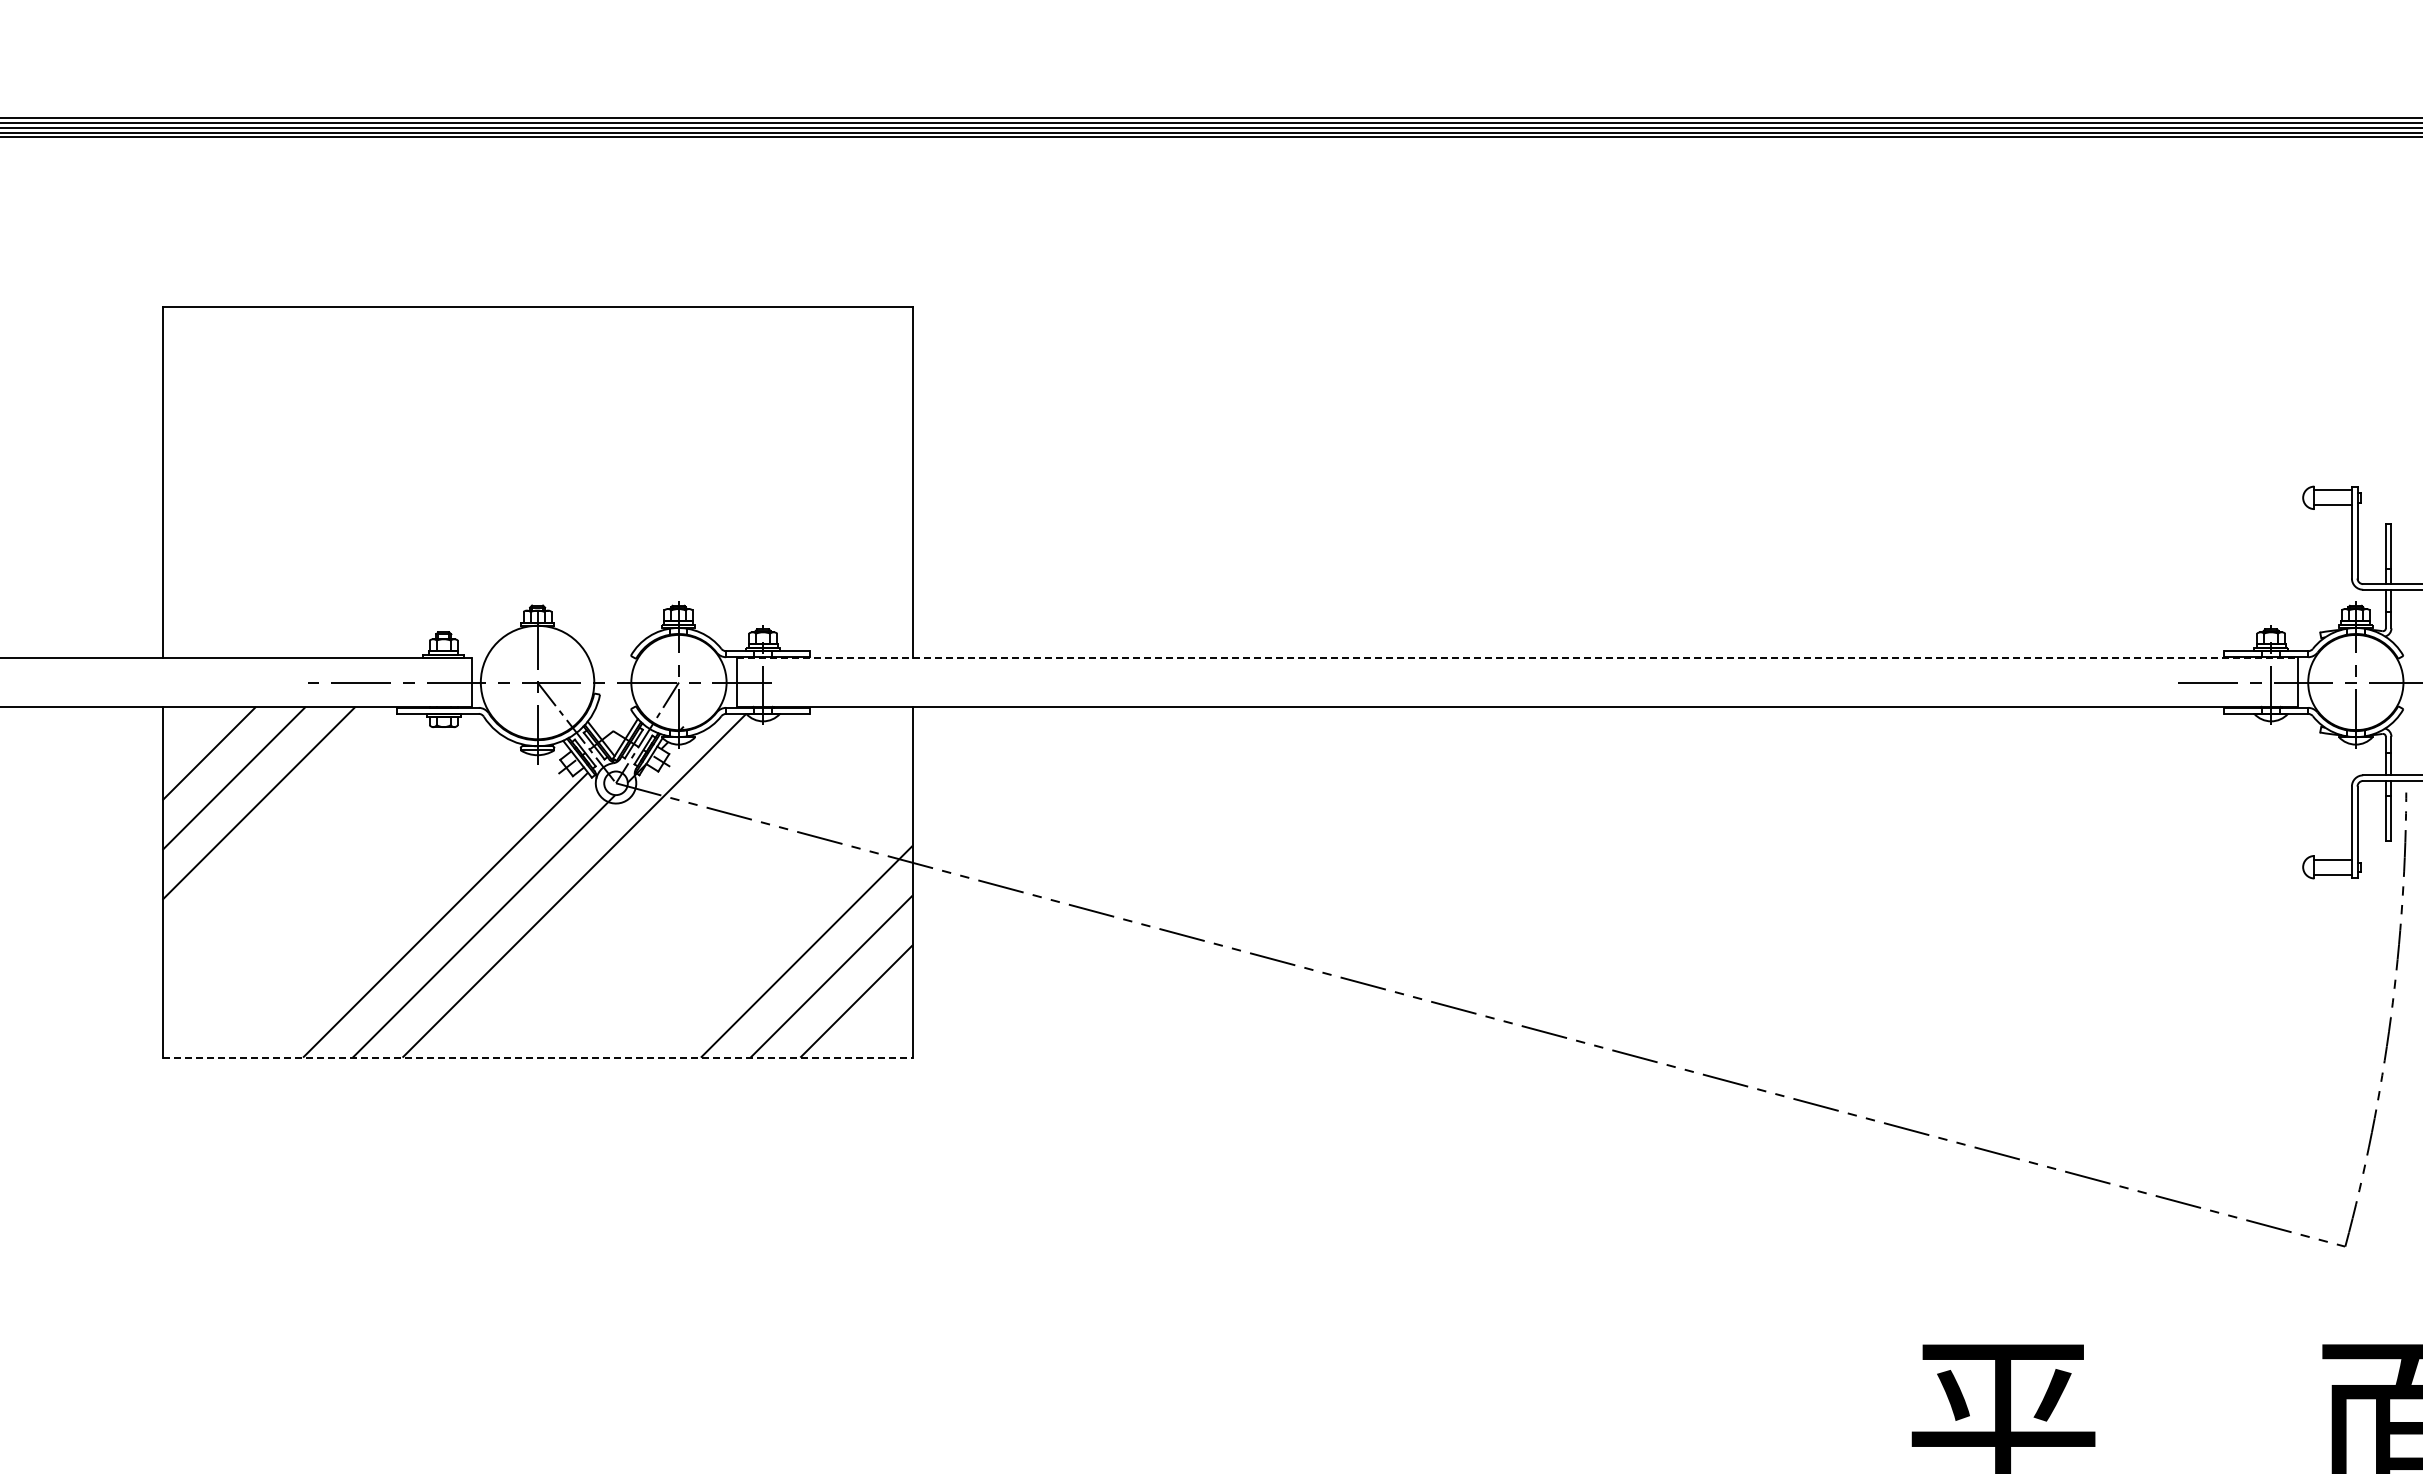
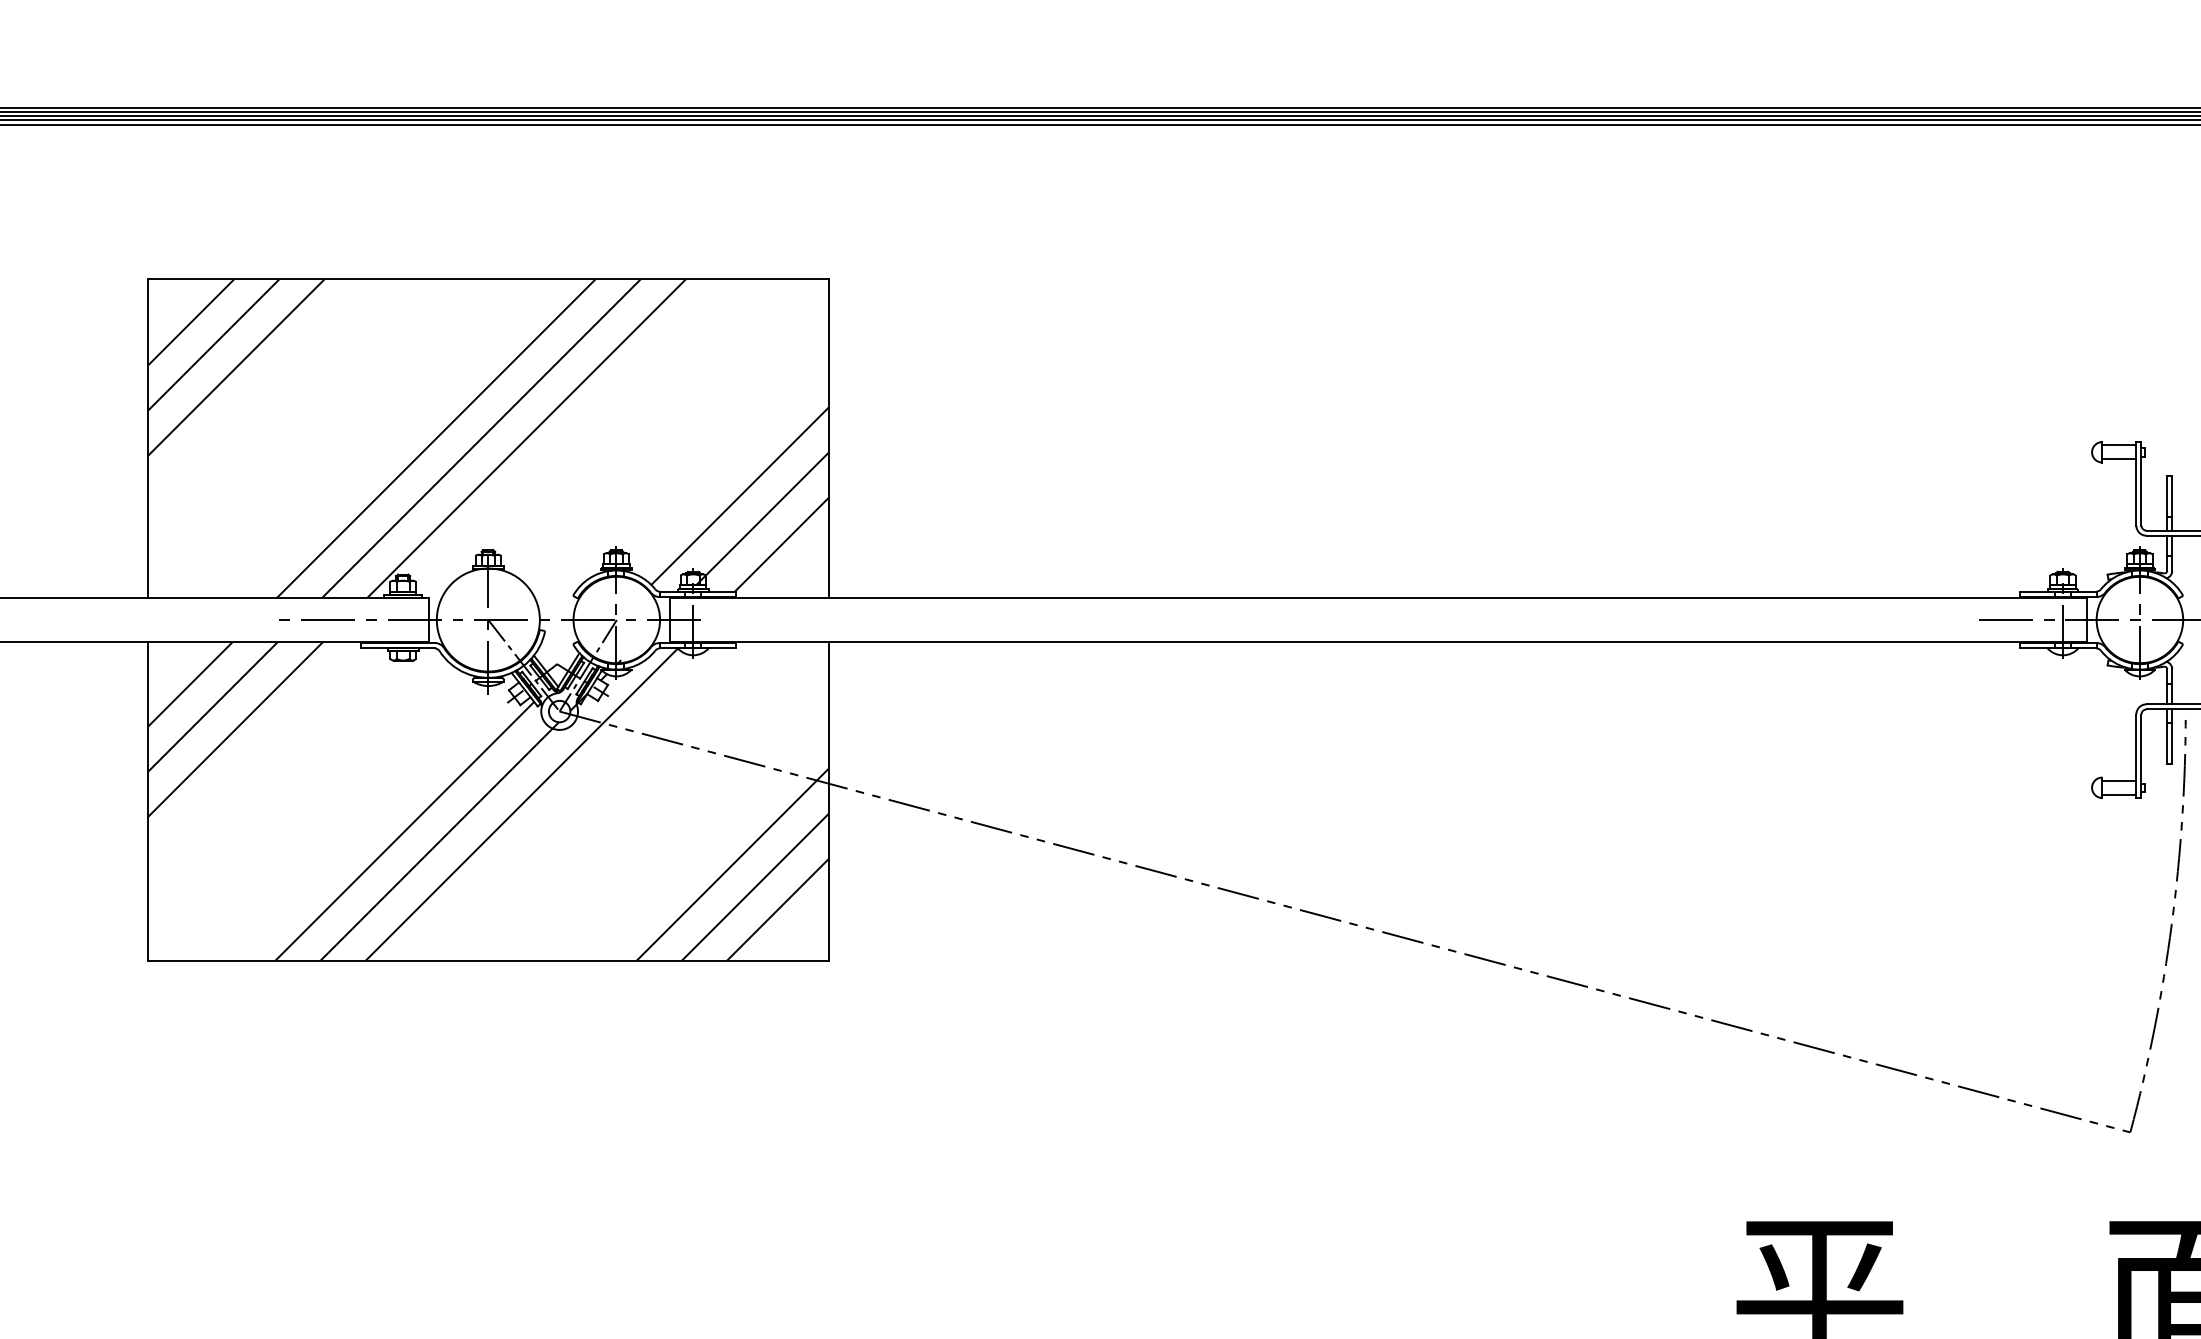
hatch: (537, 482) -> (488, 438), added
line: (1517, 658) -> (1378, 598), dashed -> solid
line: (538, 1057) -> (489, 960), dashed -> solid

